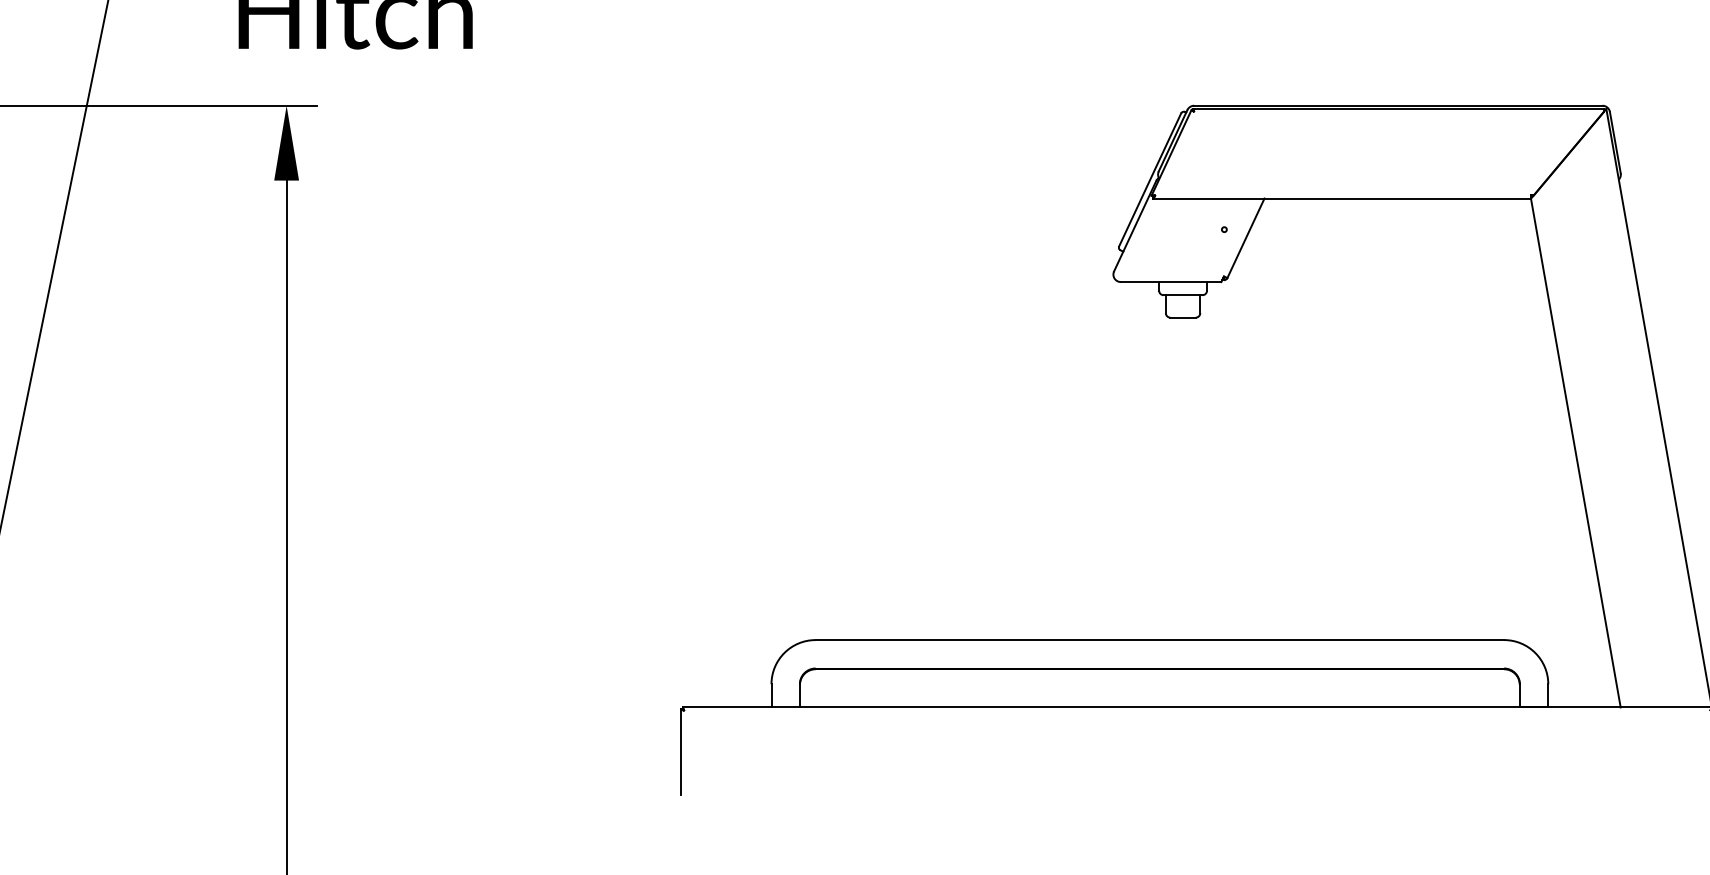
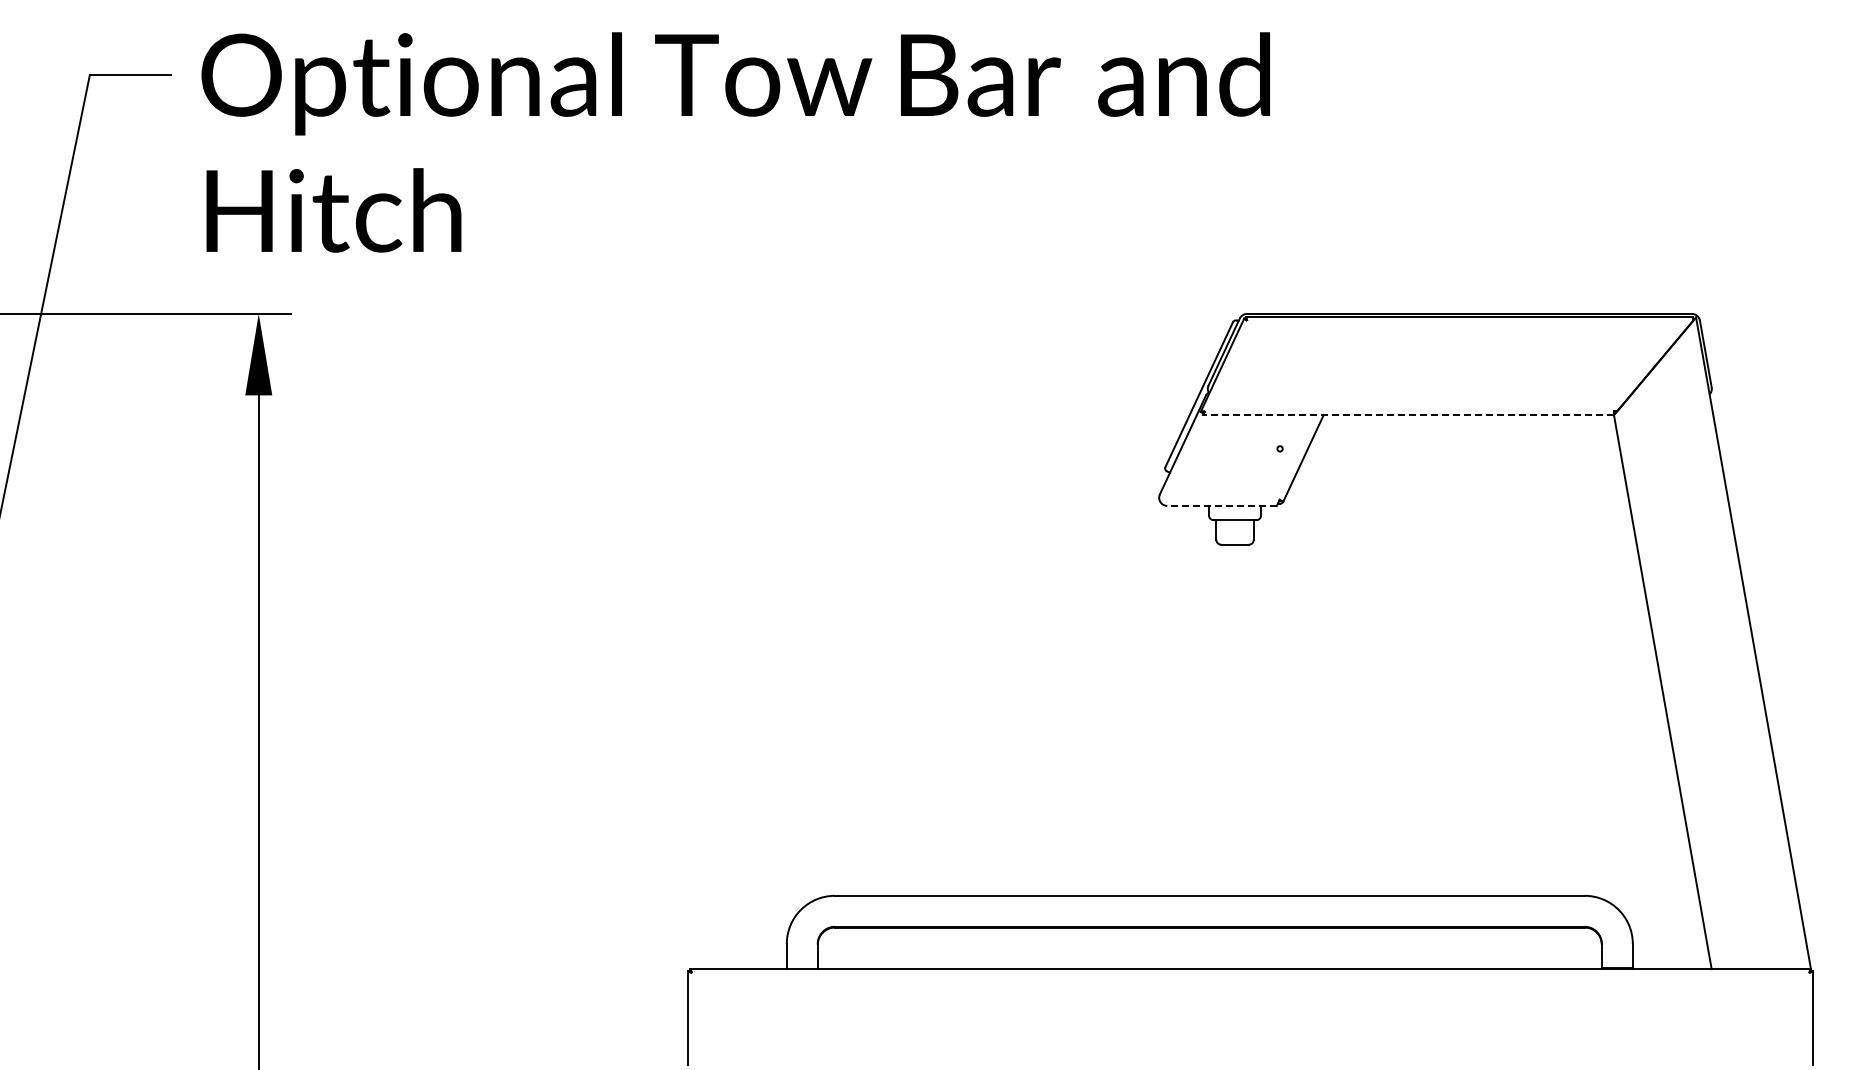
line: (1342, 198) -> (1408, 414), solid -> dashed
line: (1171, 281) -> (1222, 505), solid -> dashed

